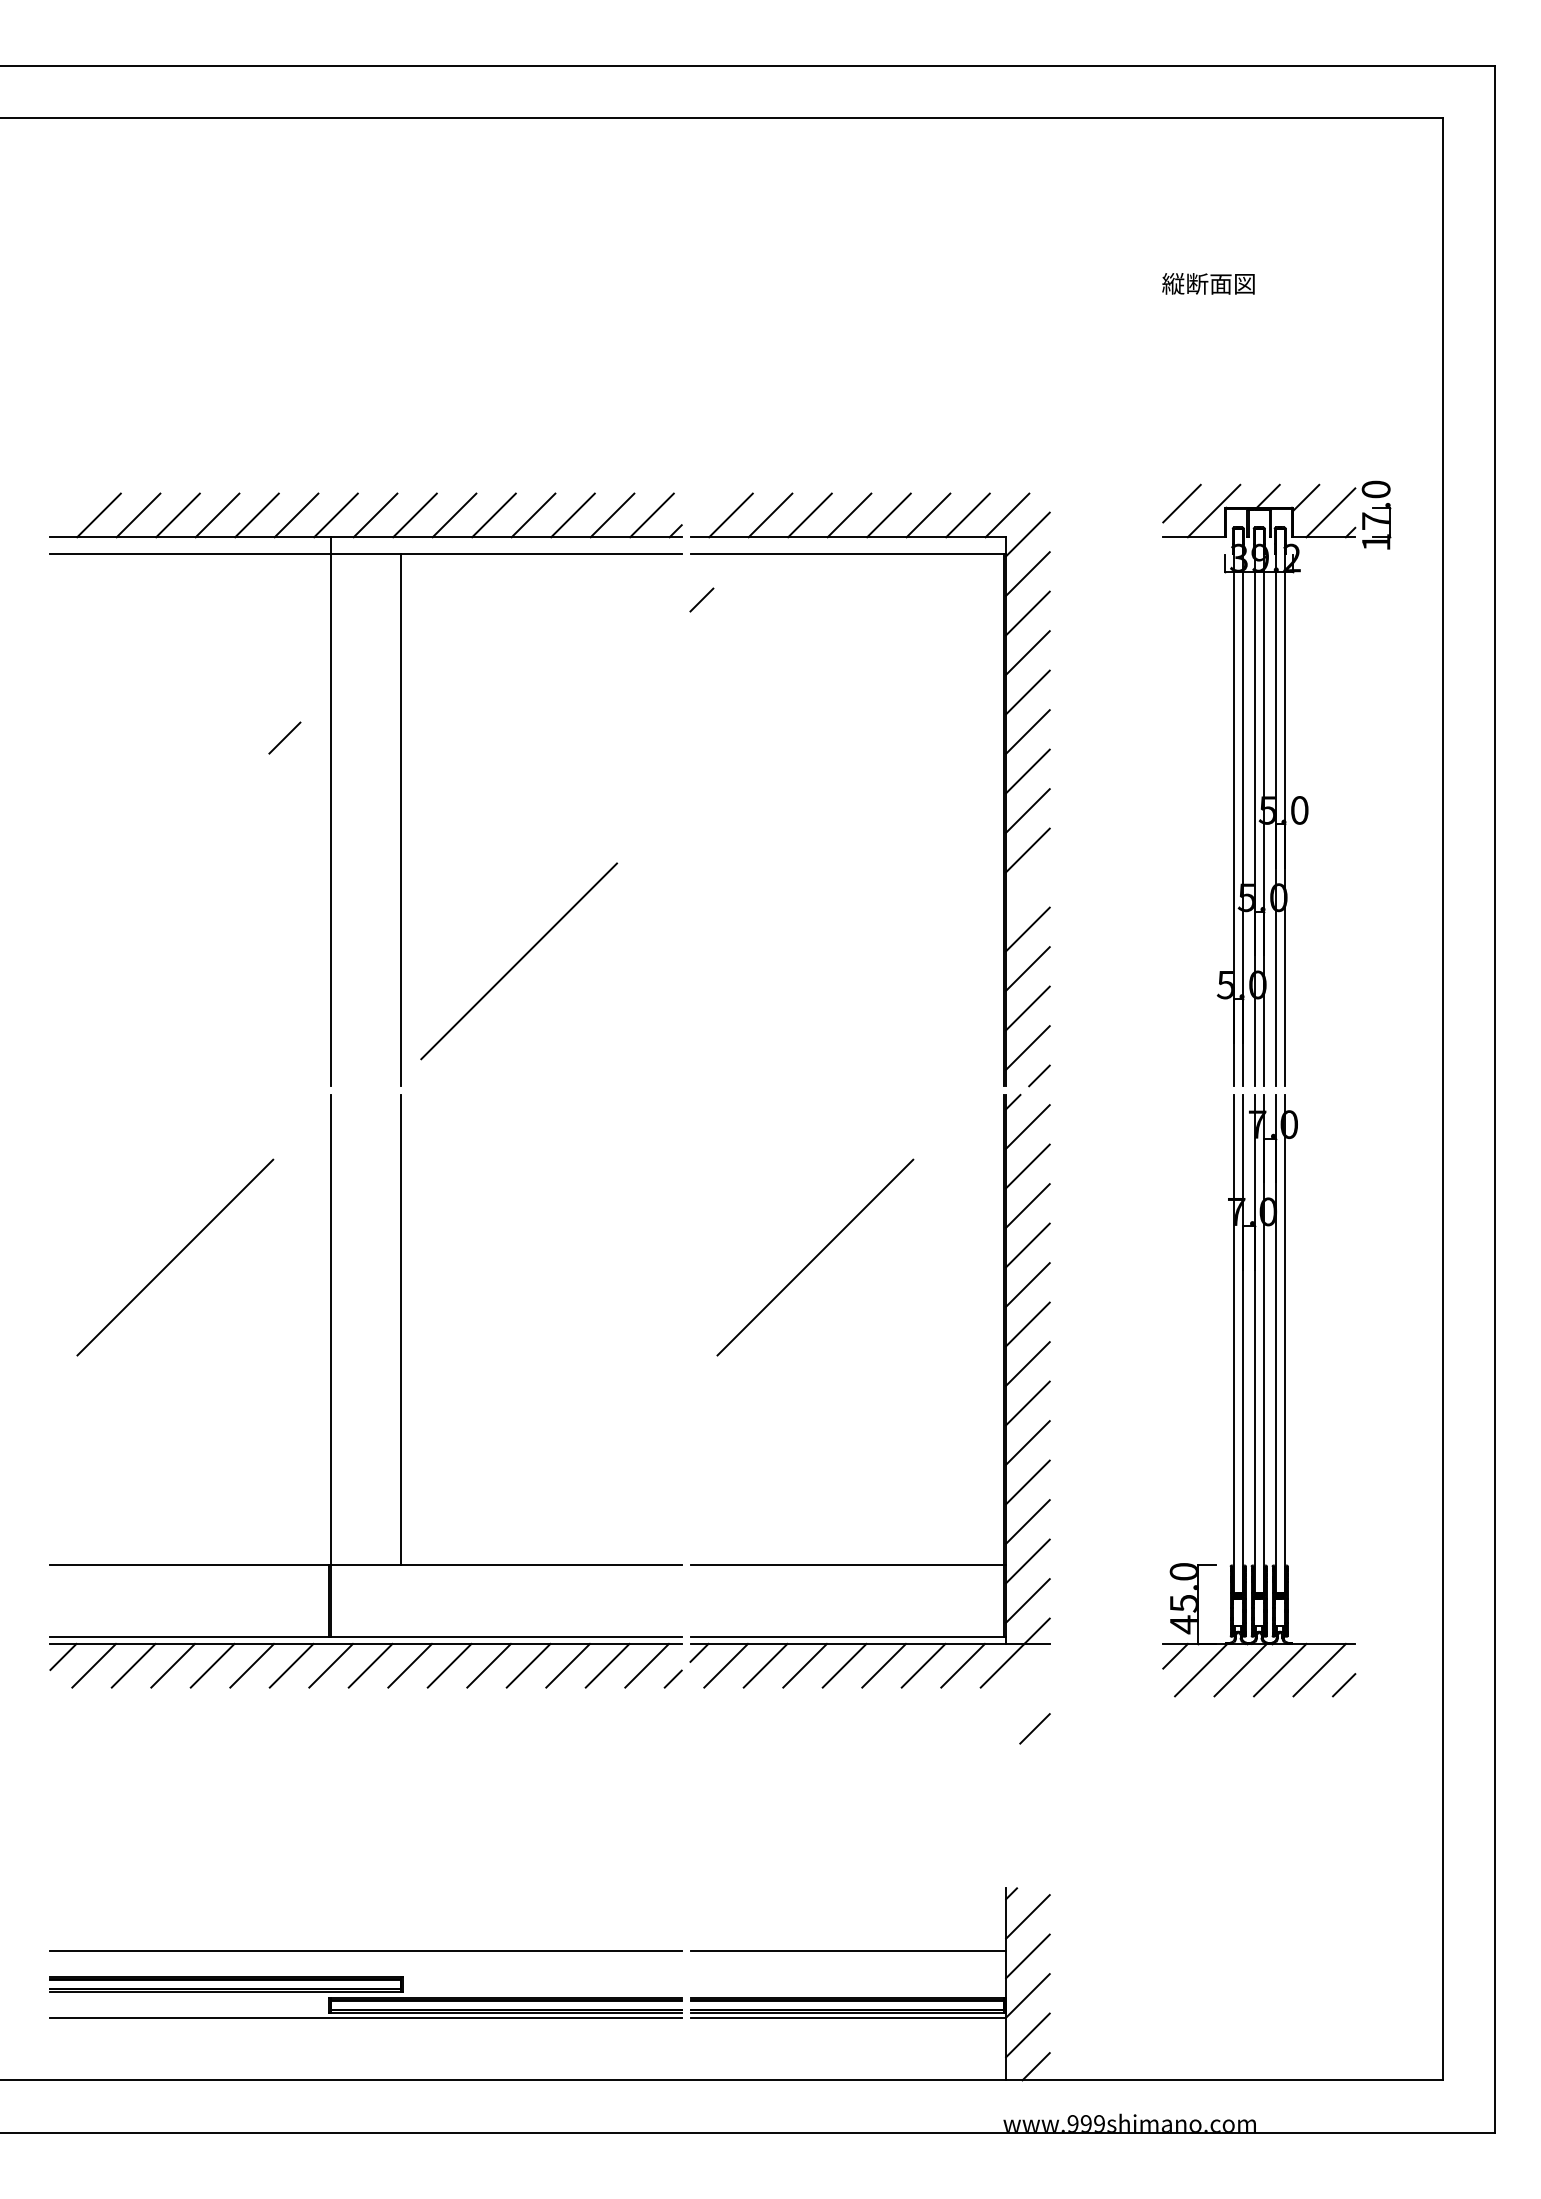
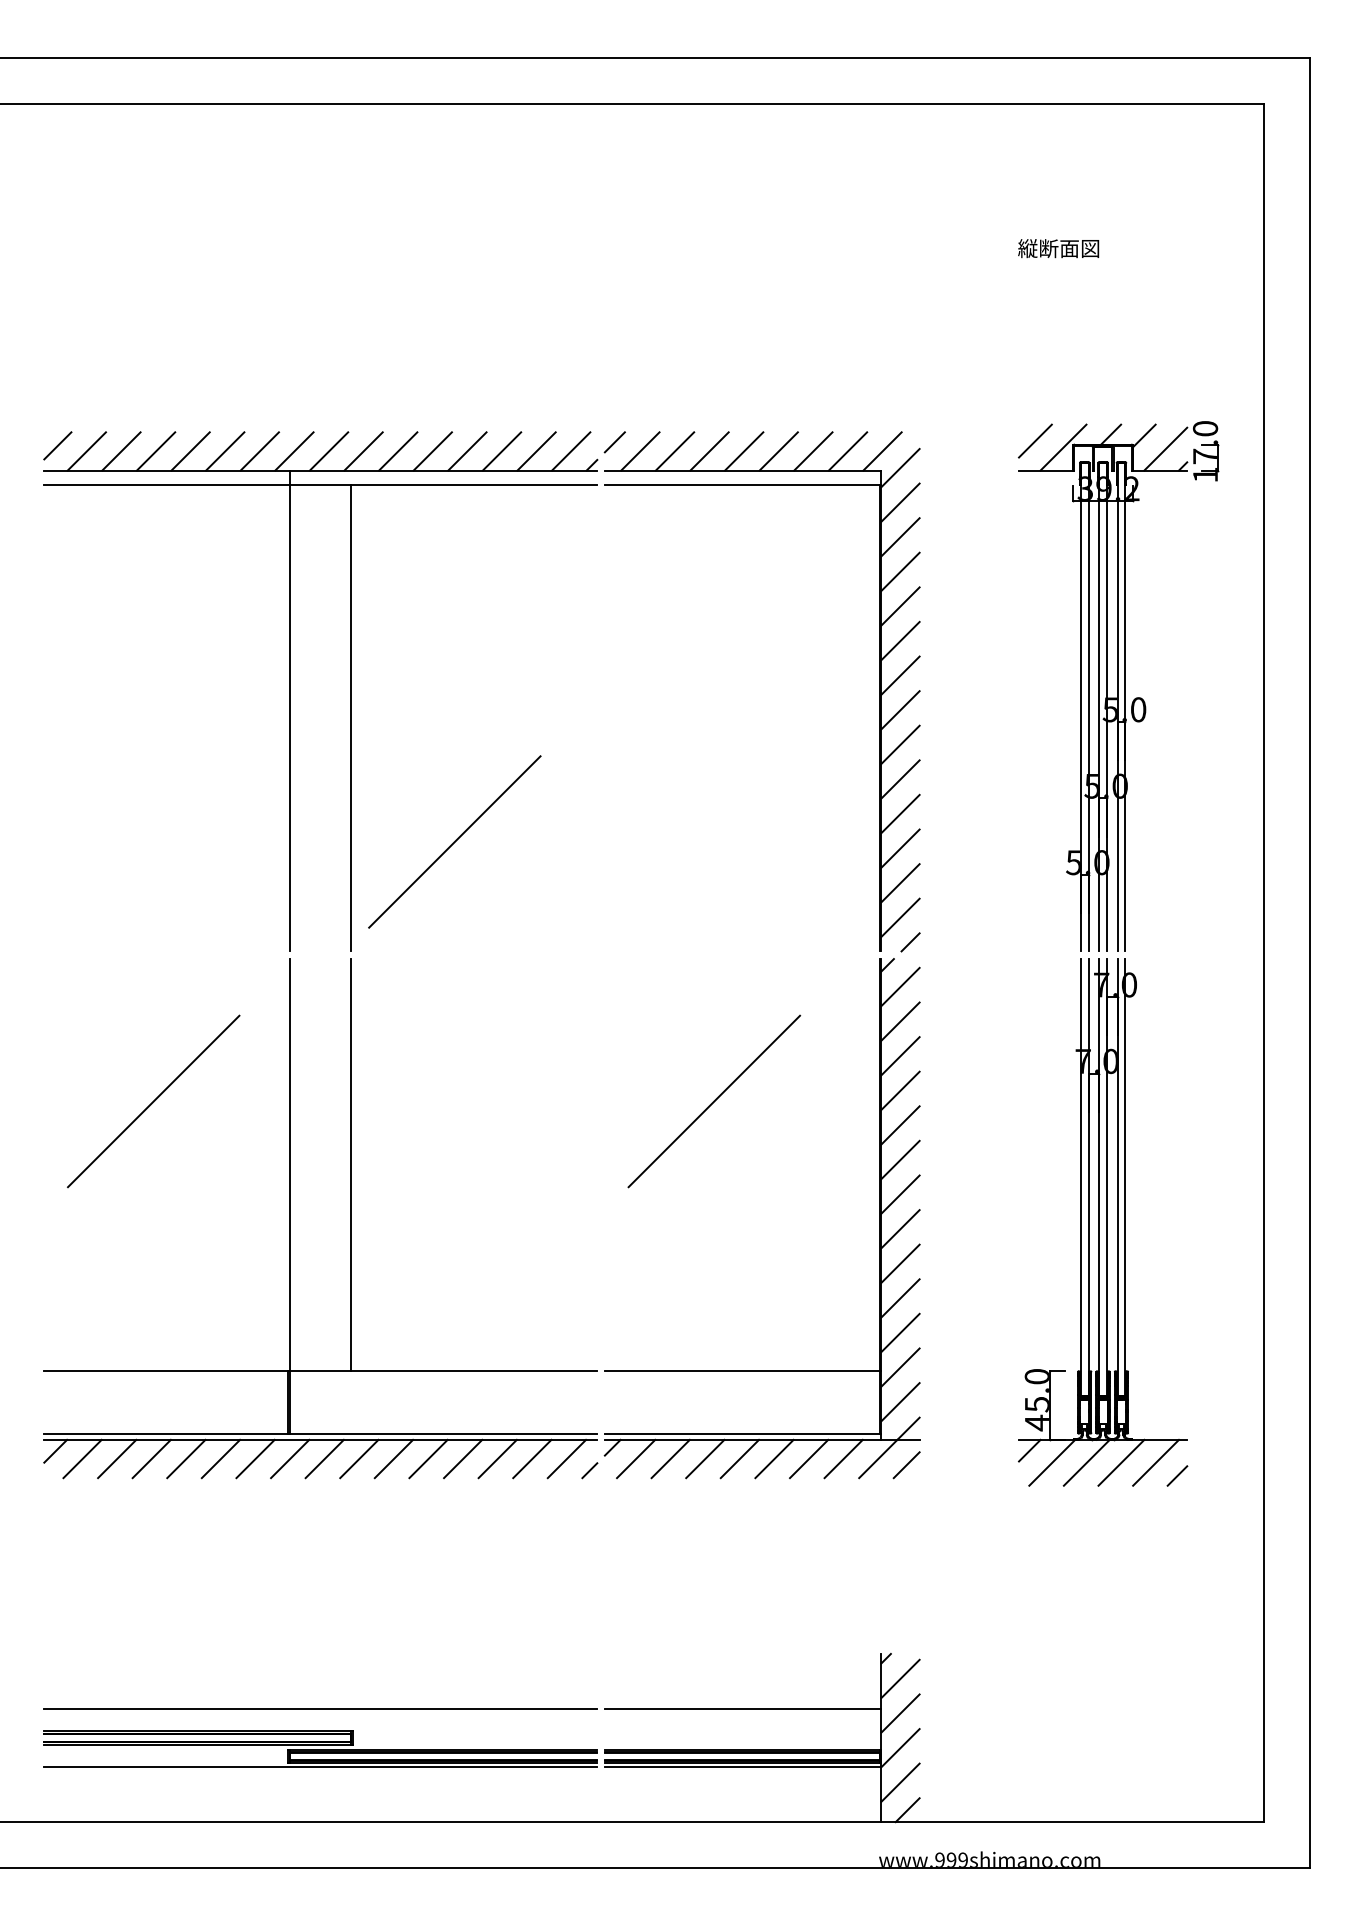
line: (701, 599) -> (614, 441), moved
line: (284, 737) -> (57, 445), moved
line: (1027, 889) -> (900, 779), added
line: (1034, 1728) -> (906, 1464), moved

